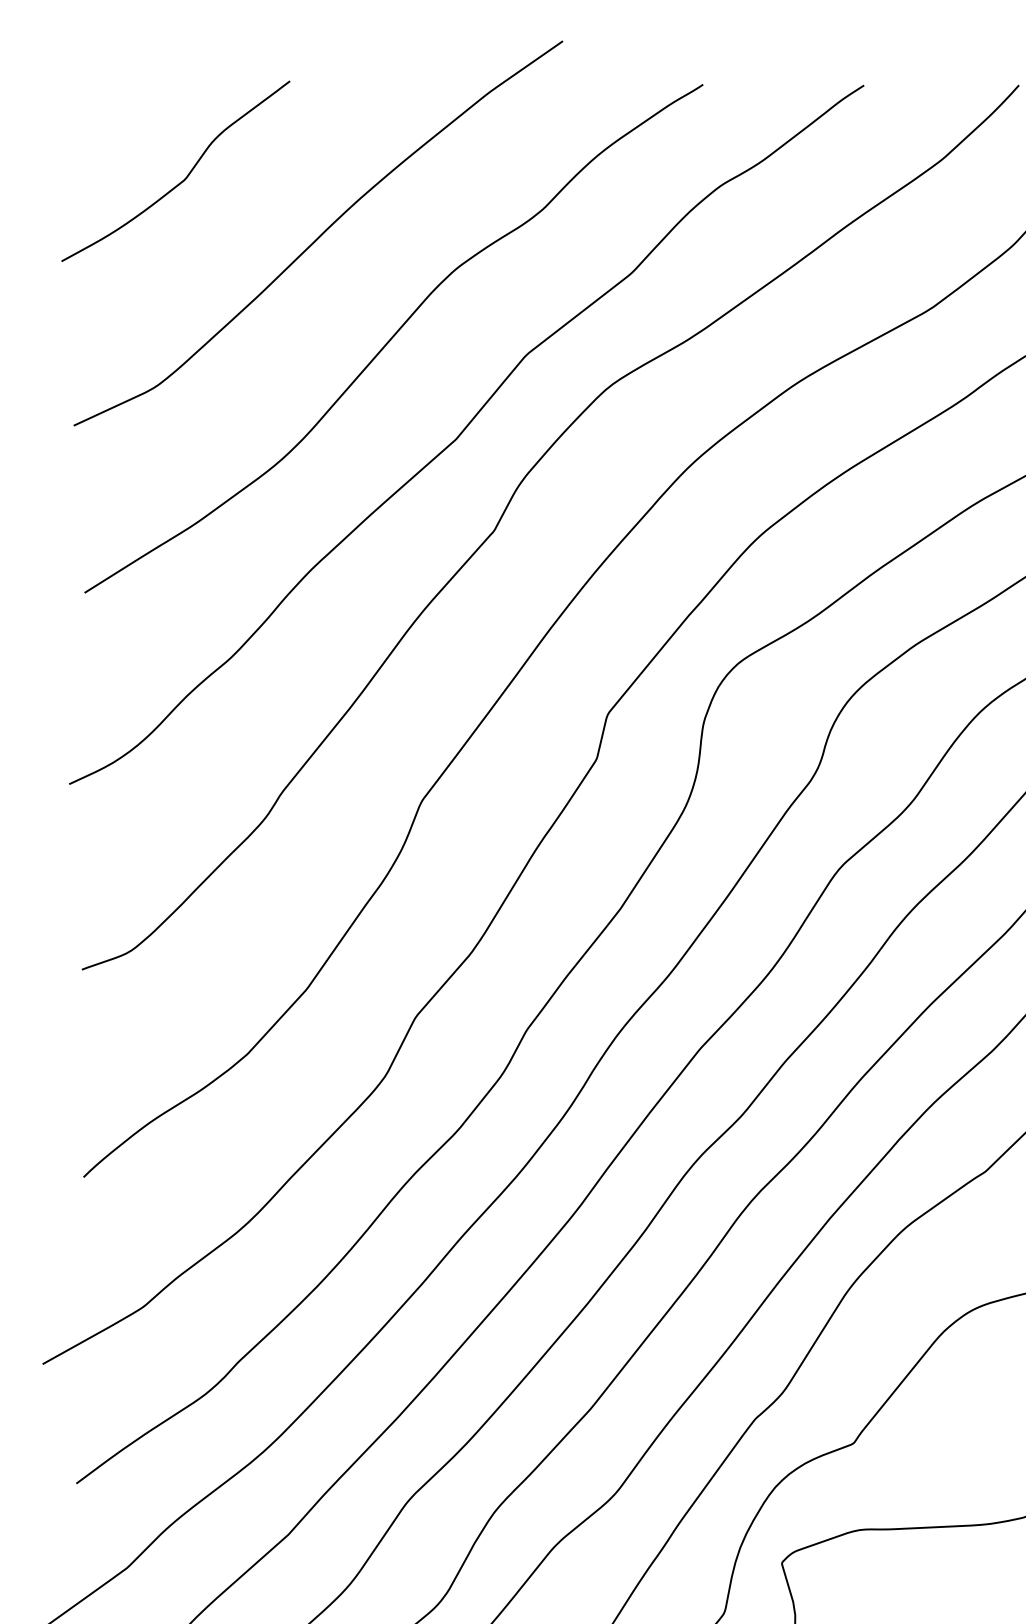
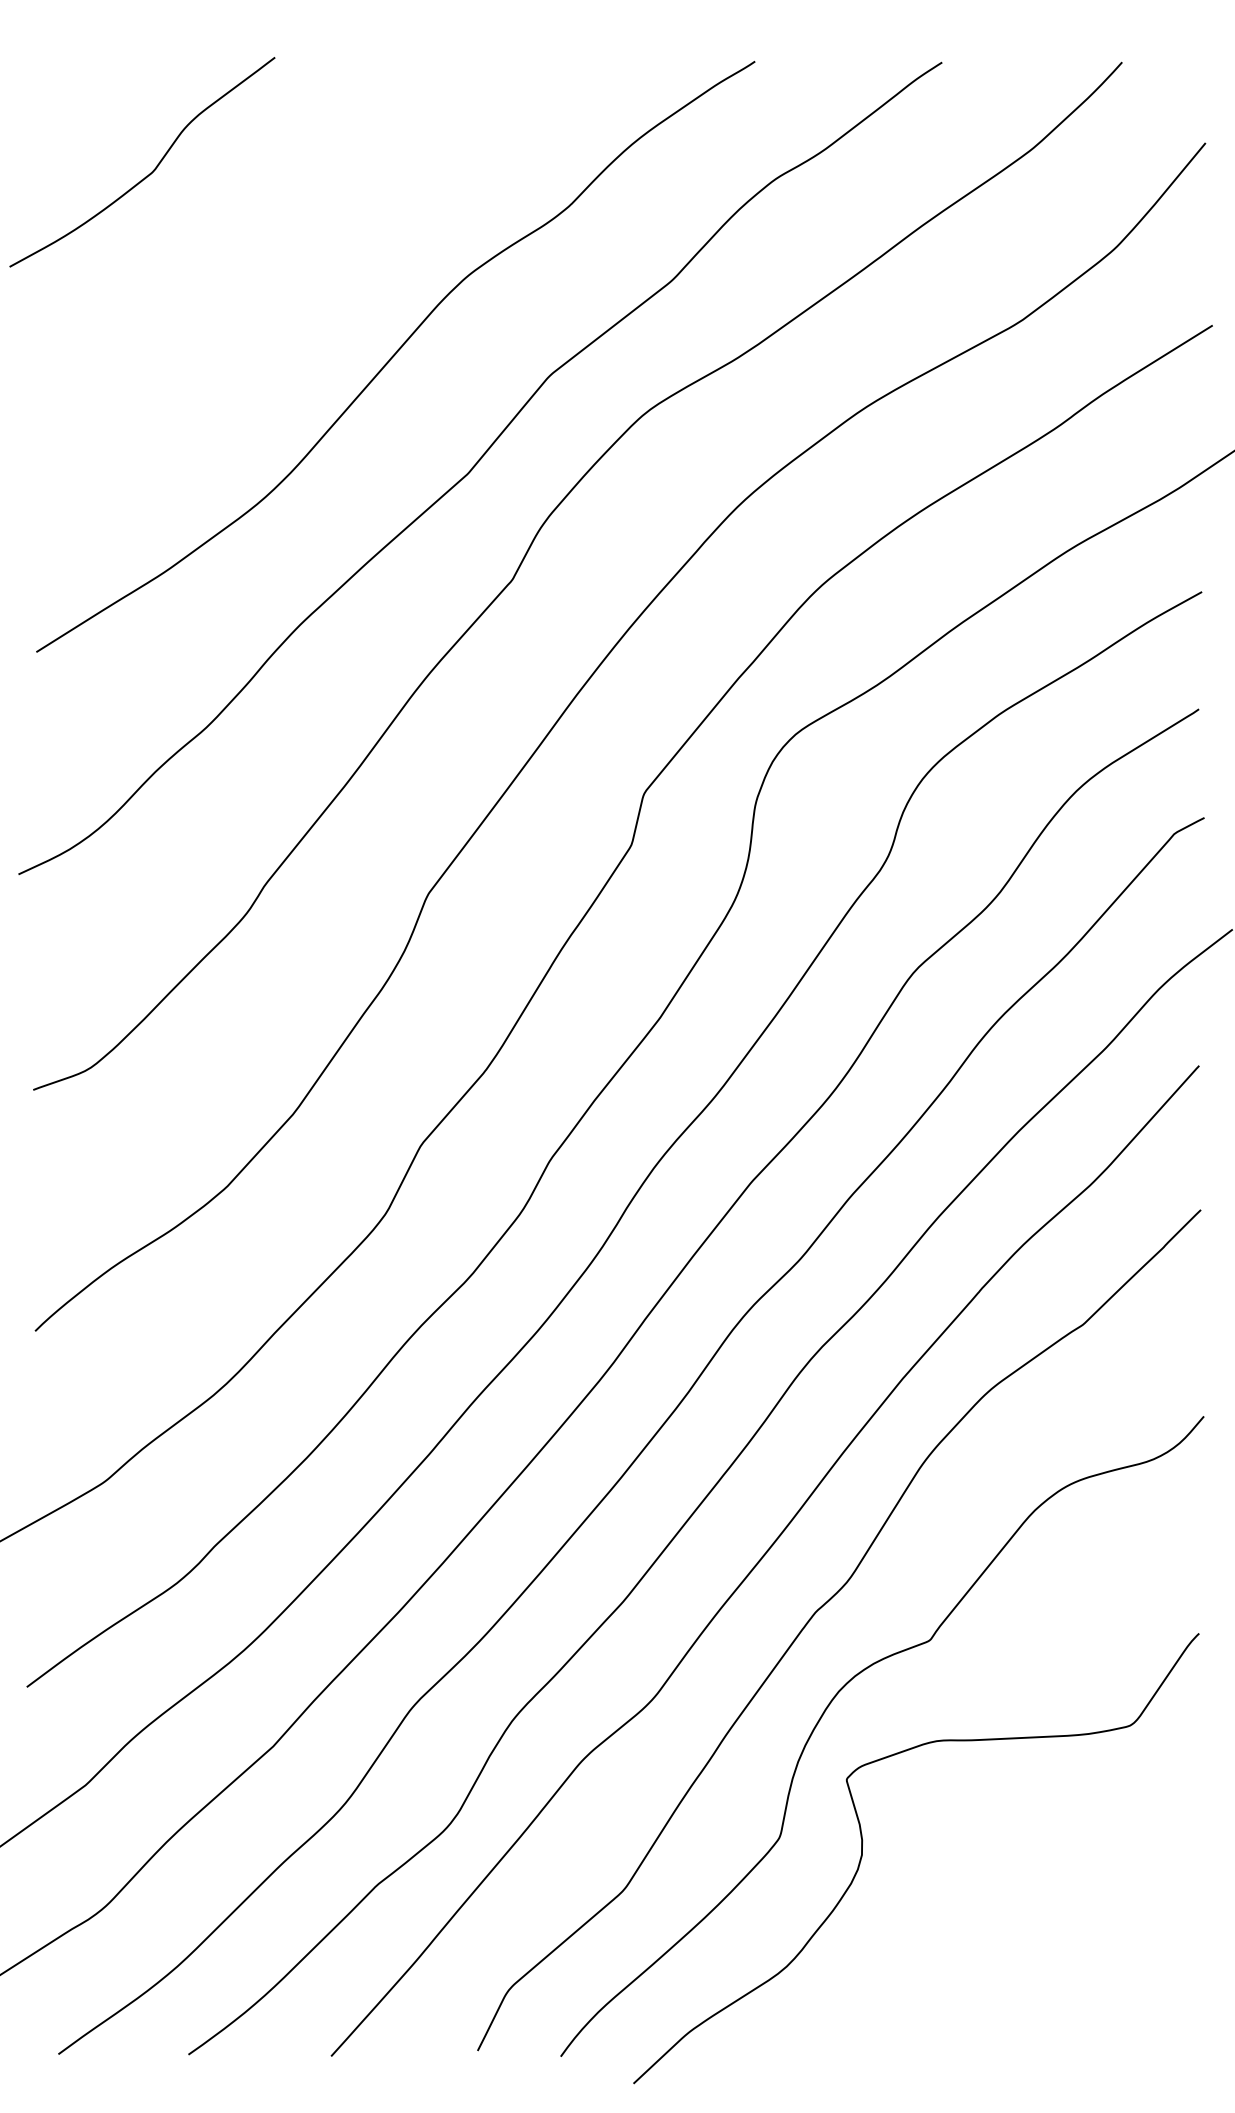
curve: (319, 235) -> (309, 236), removed

